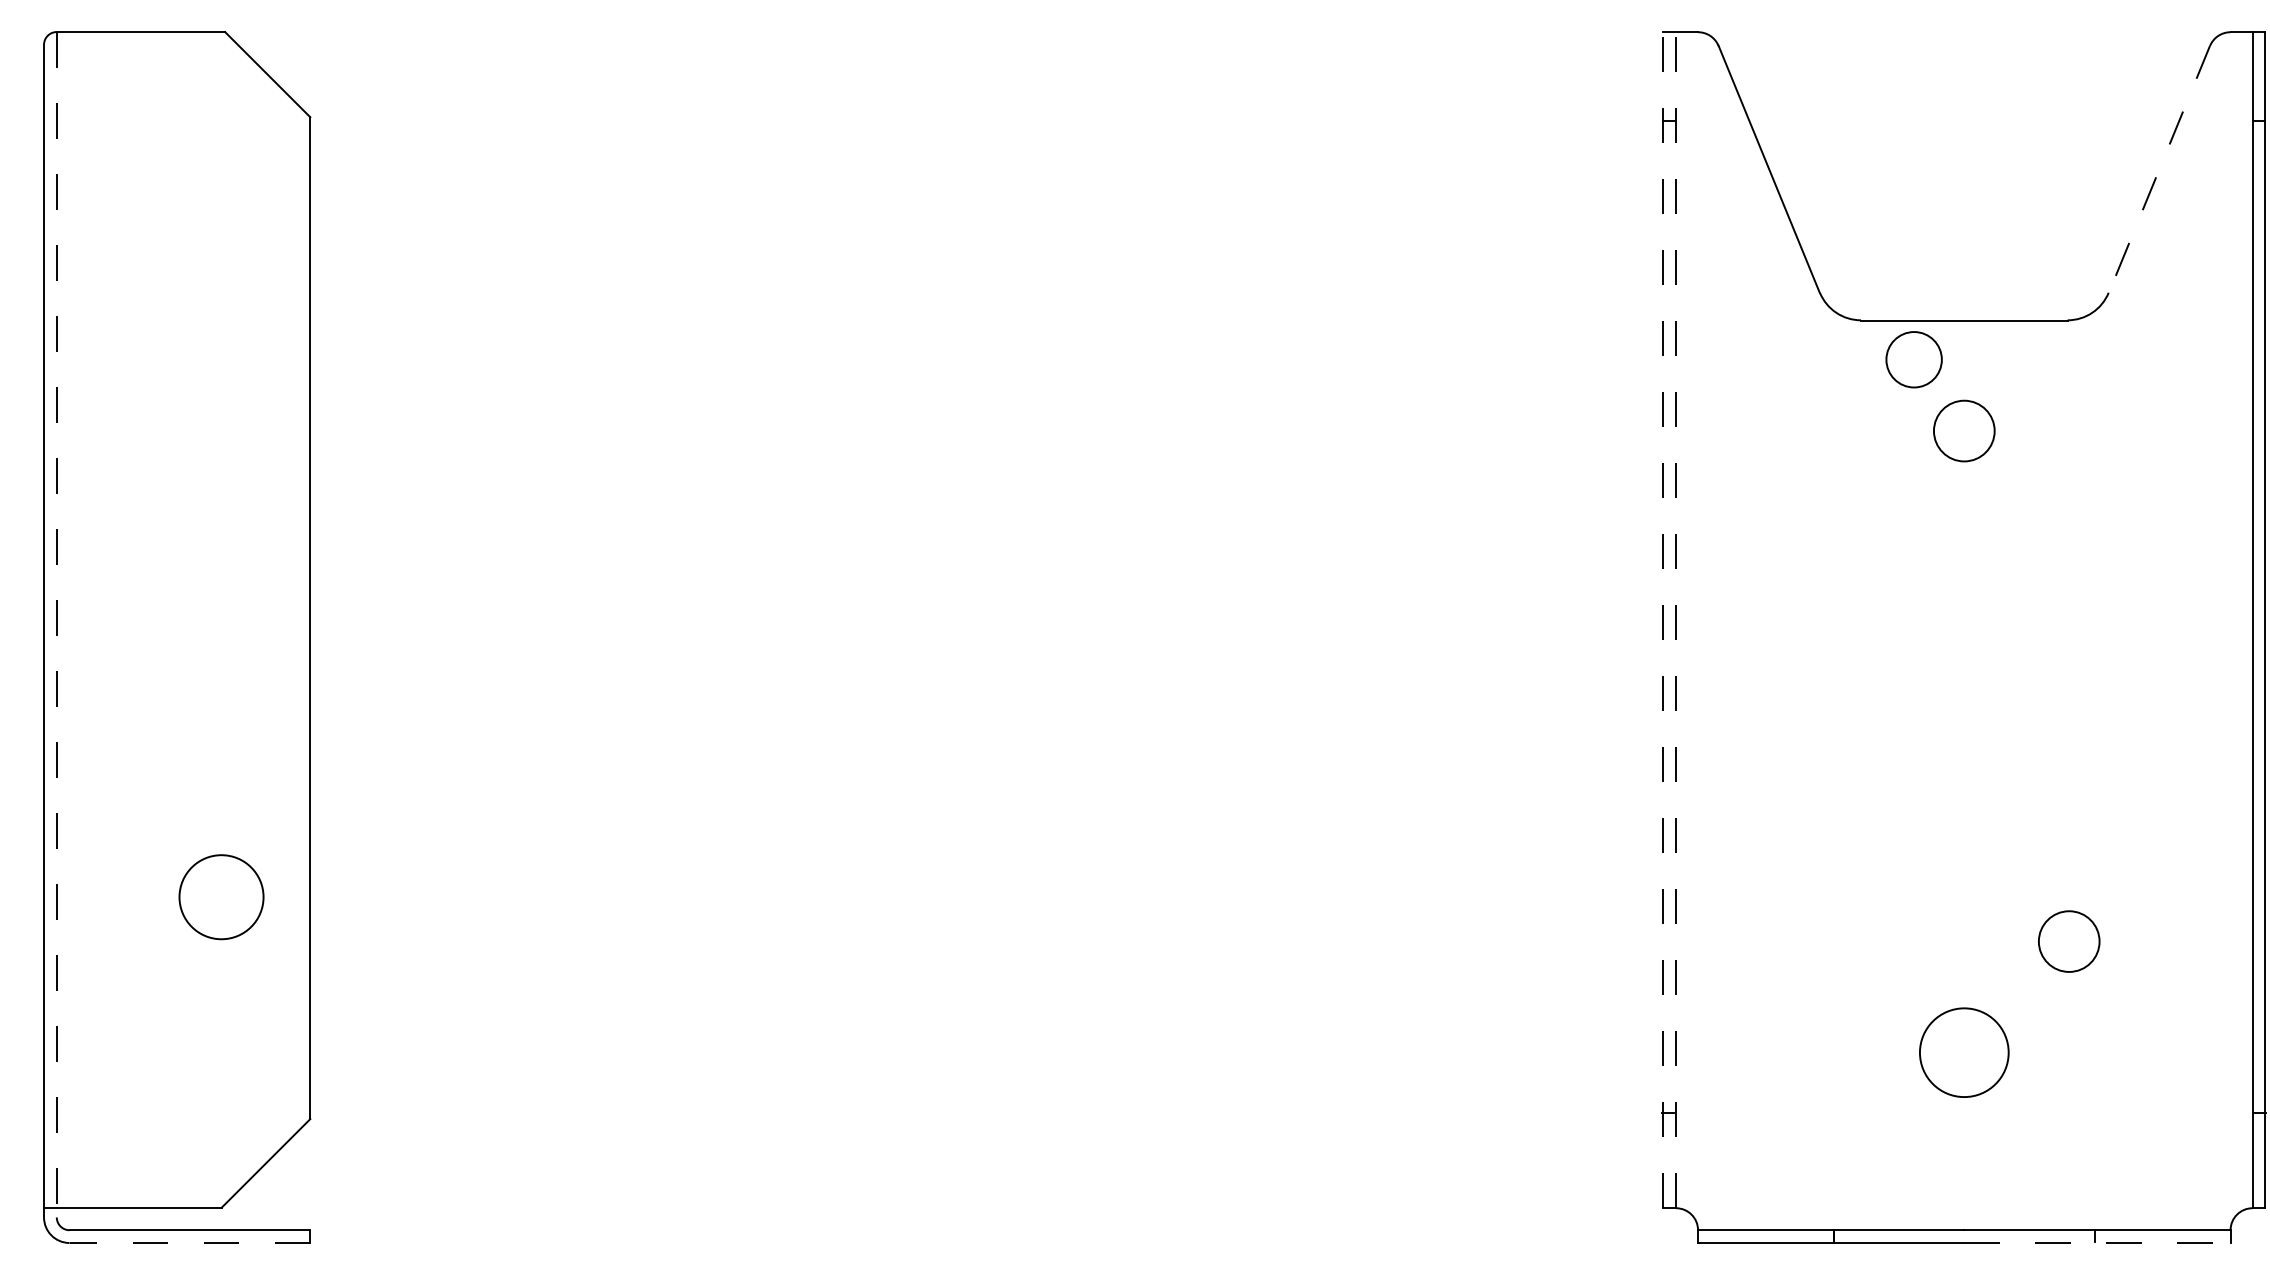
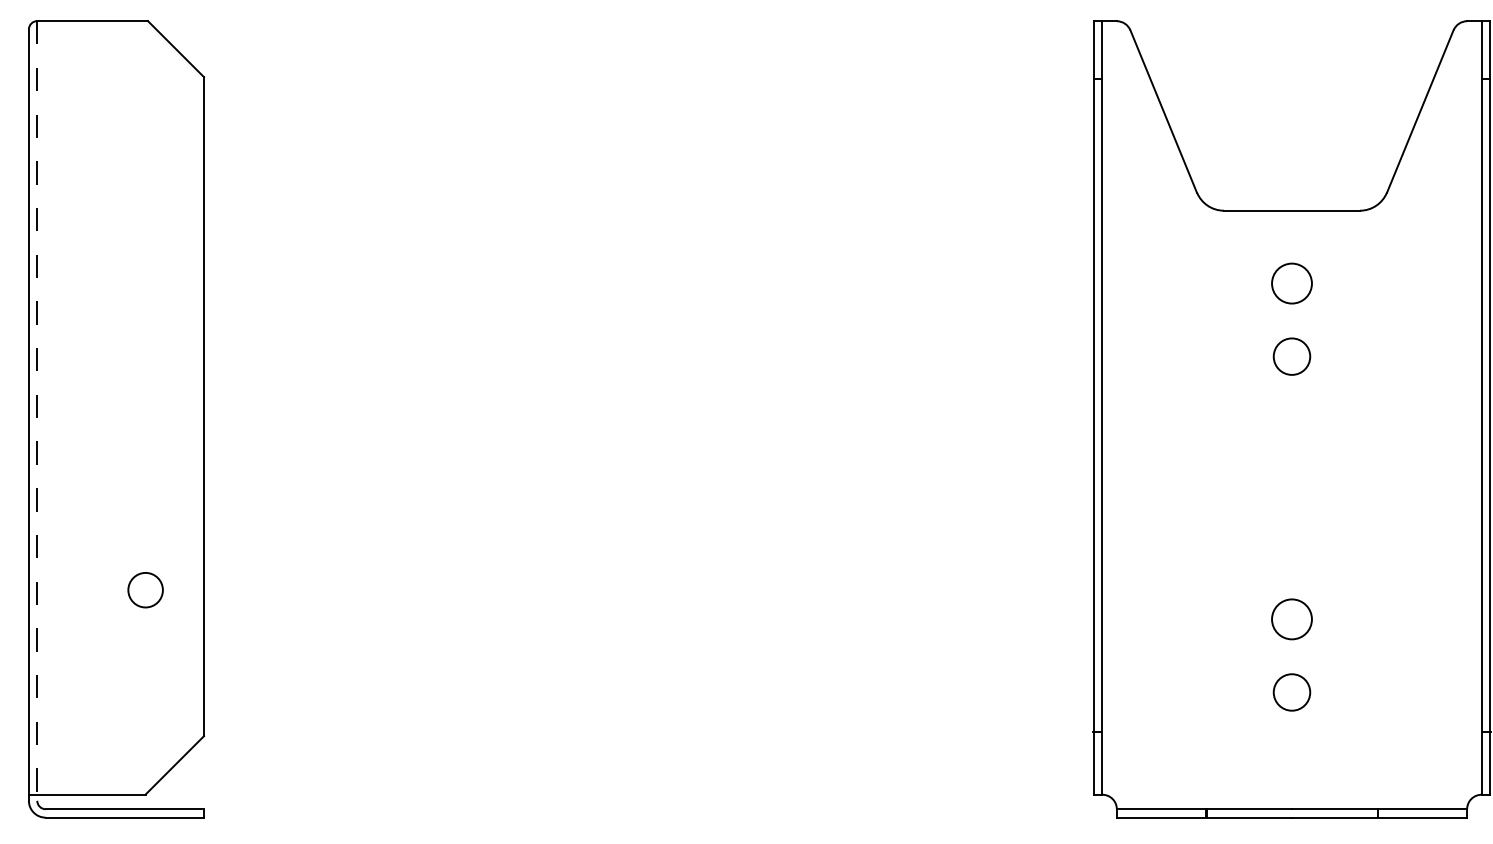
line: (2159, 169) -> (1420, 111), dashed -> solid
circle: (1913, 359) -> (1291, 356), moved
line: (1662, 619) -> (1093, 407), dashed -> solid
line: (1676, 619) -> (1102, 407), dashed -> solid
circle: (221, 896) -> (145, 589), size x0.62
circle: (2068, 941) -> (1291, 619), moved
circle: (1963, 1052) -> (1291, 692), size x0.62
line: (189, 1242) -> (124, 817), dashed -> solid
line: (2097, 1242) -> (1379, 817), dashed -> solid

